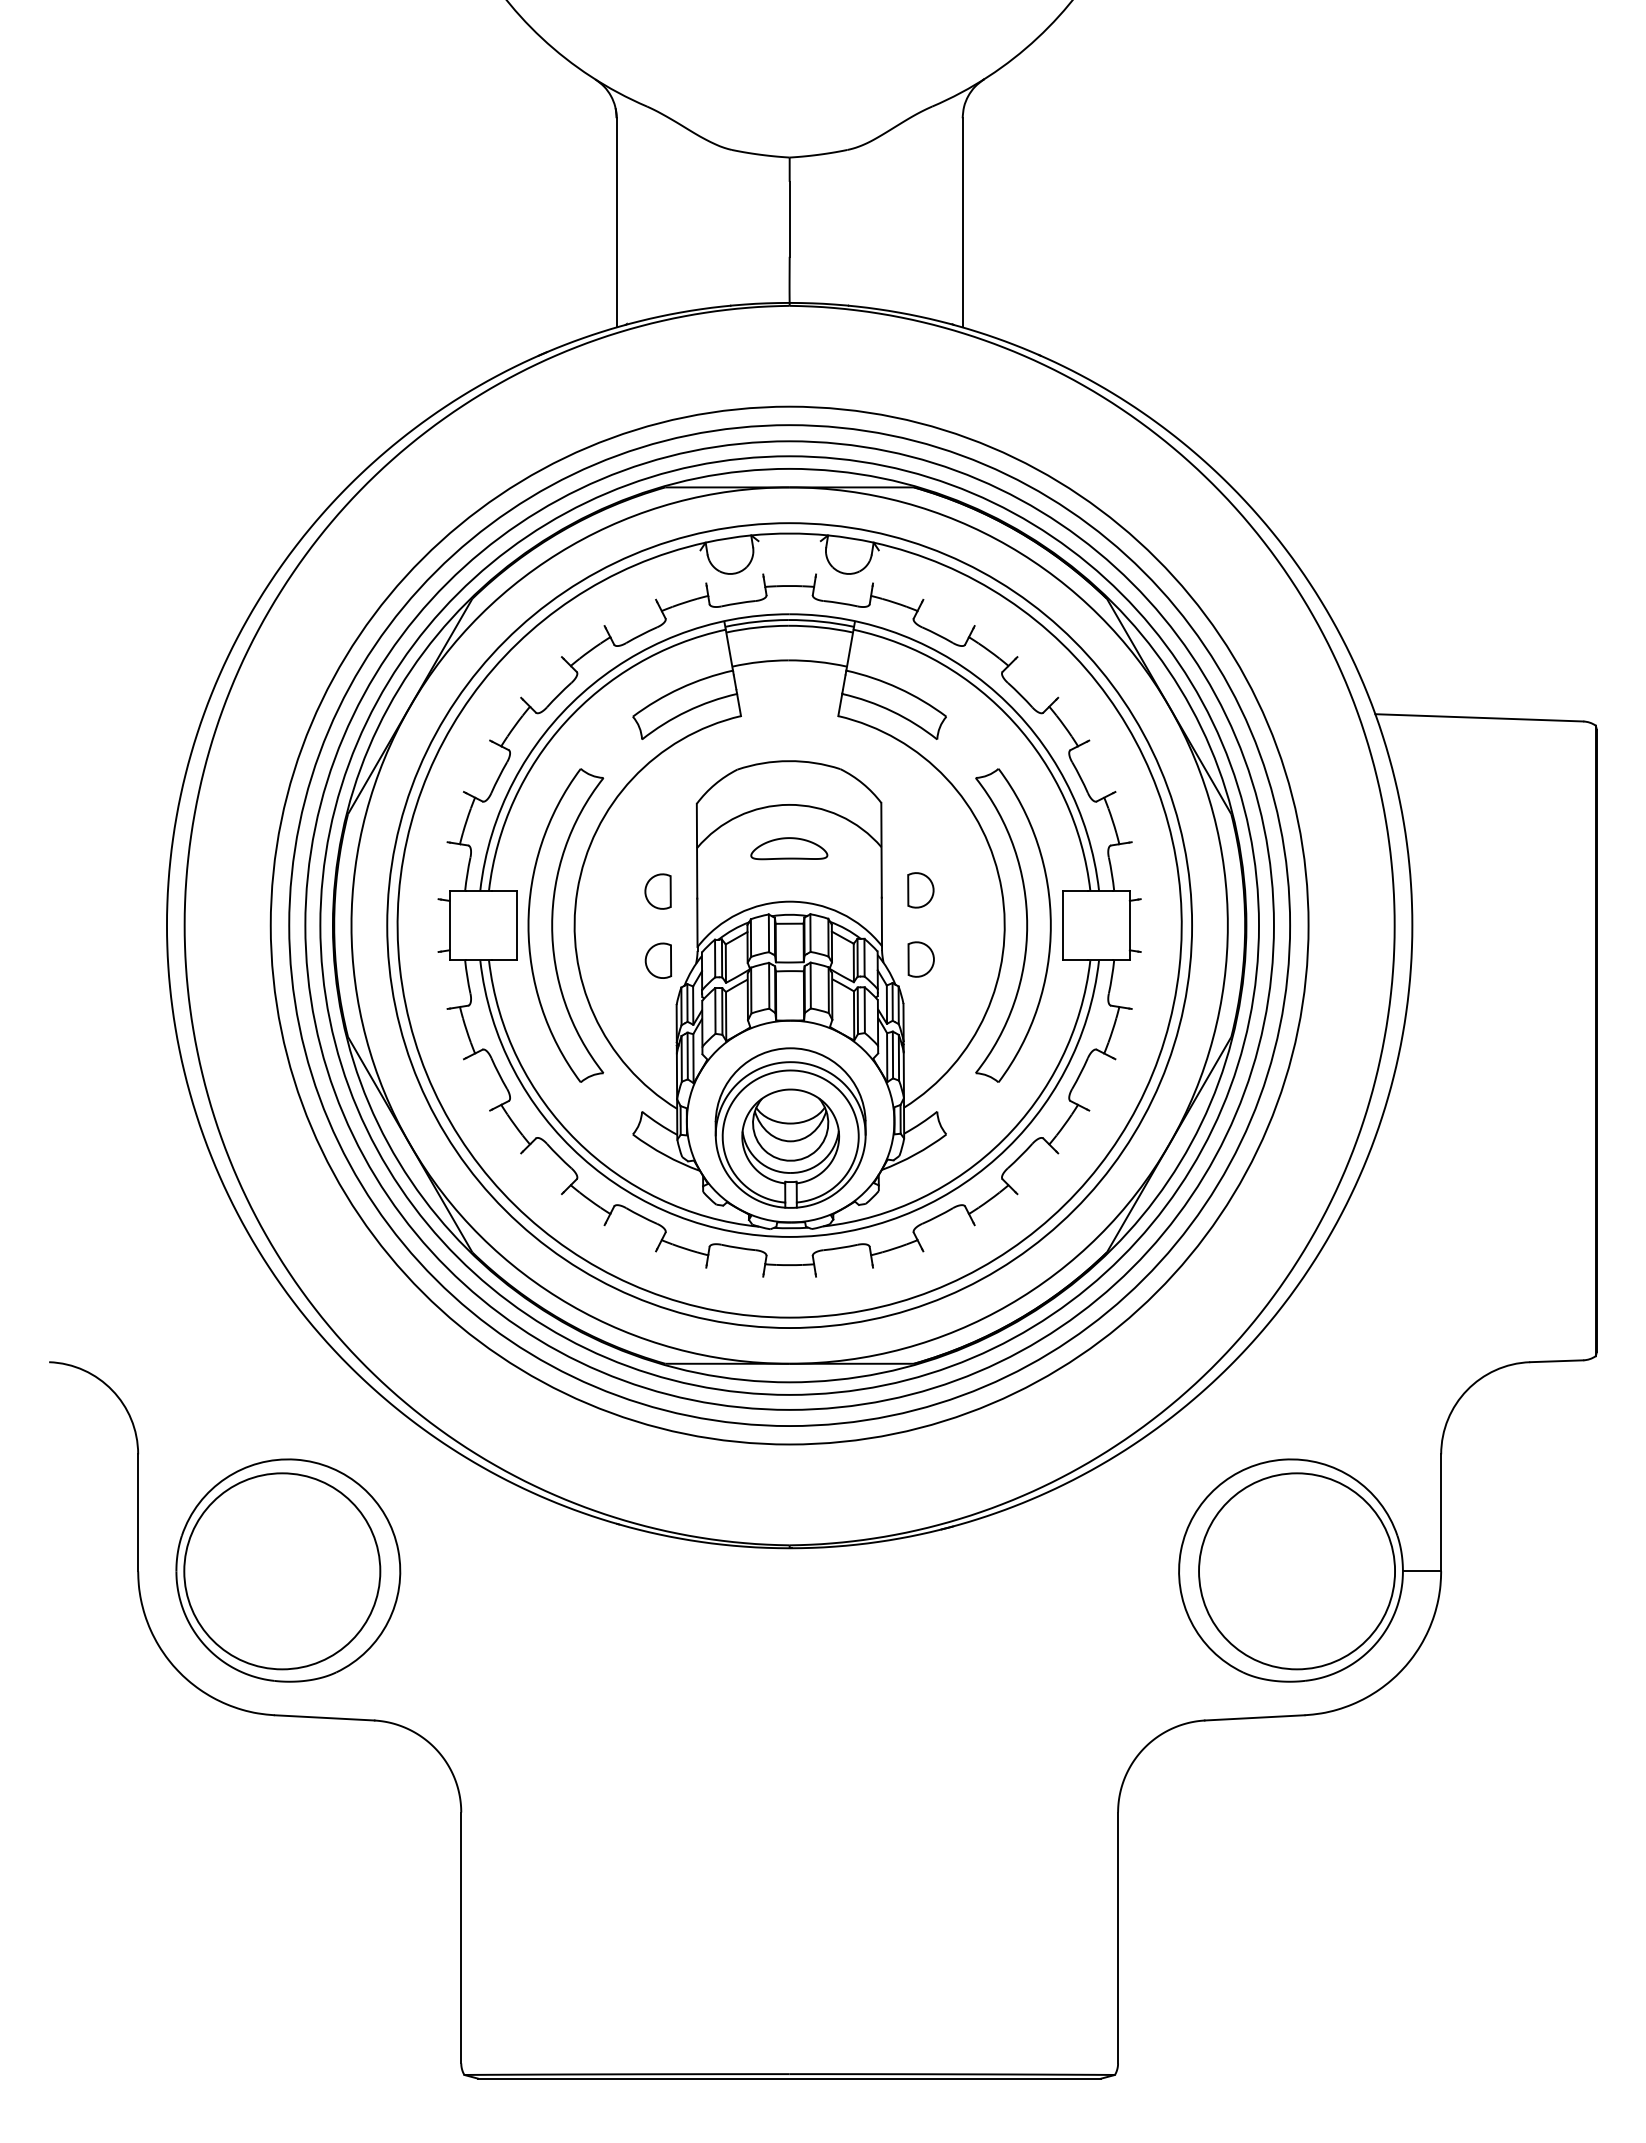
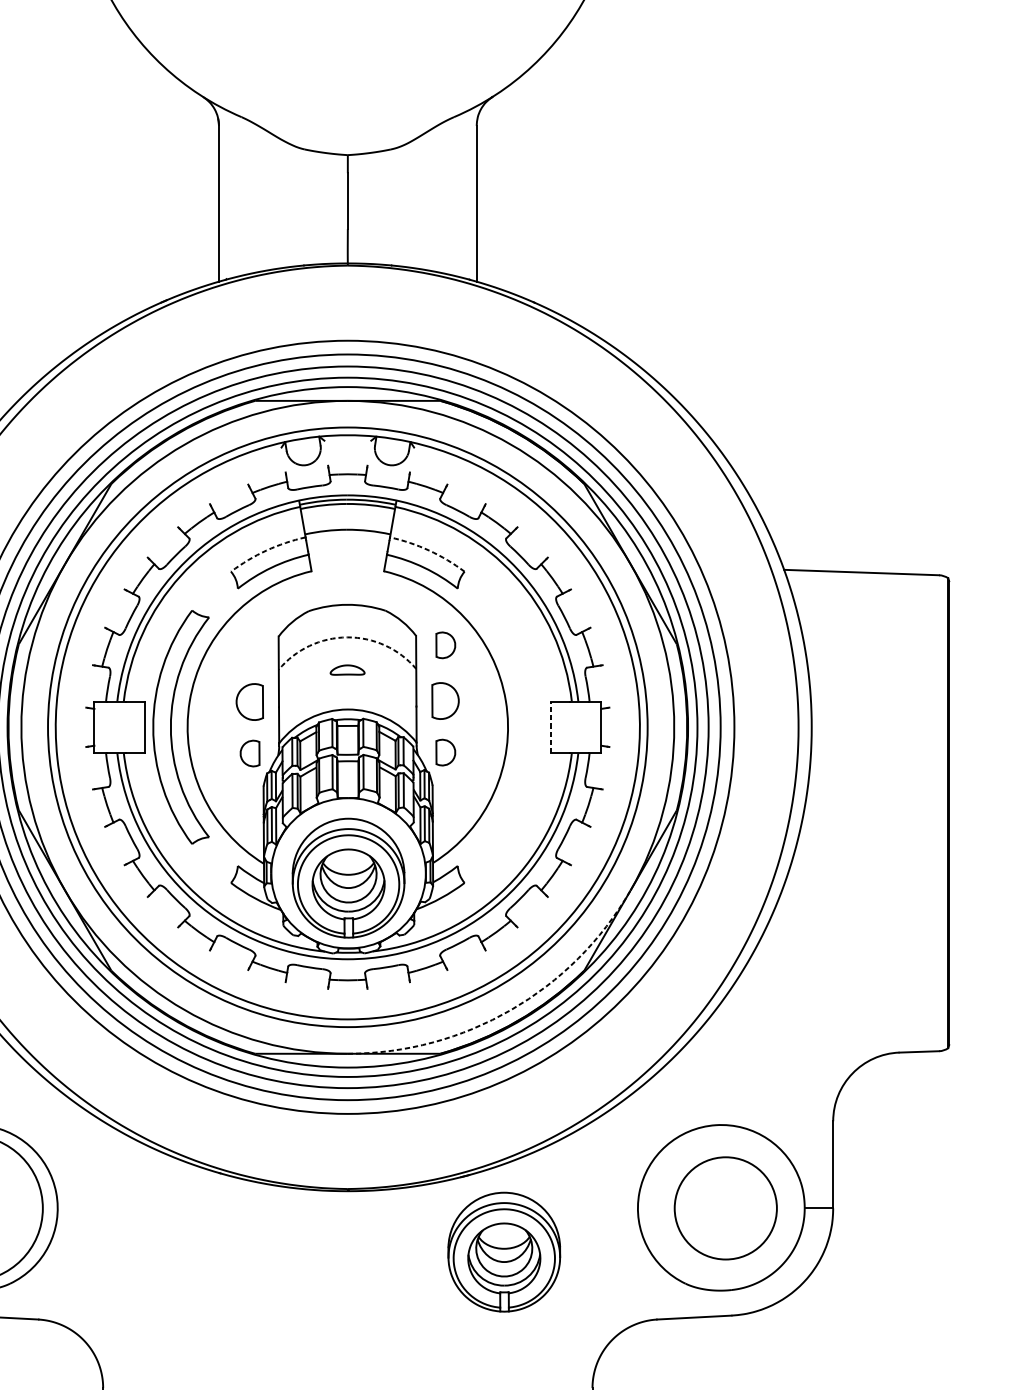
arc: (680, 688) -> (266, 550), solid -> dashed
arc: (898, 688) -> (428, 550), solid -> dashed
arc: (789, 804) -> (347, 637), solid -> dashed
part: (920, 815) -> (445, 645), added
part: (789, 848) -> (347, 669), size x0.6
part: (920, 890) -> (445, 701), size x1.4
part: (657, 891) -> (249, 701), size x1.4
part: (1026, 925) -> (524, 727), removed
line: (1062, 925) -> (551, 727), solid -> dashed
arc: (1008, 1305) -> (510, 1010), solid -> dashed
circle: (1297, 1571) -> (726, 1208), size x0.7
part: (999, 1629) -> (504, 1251), added

